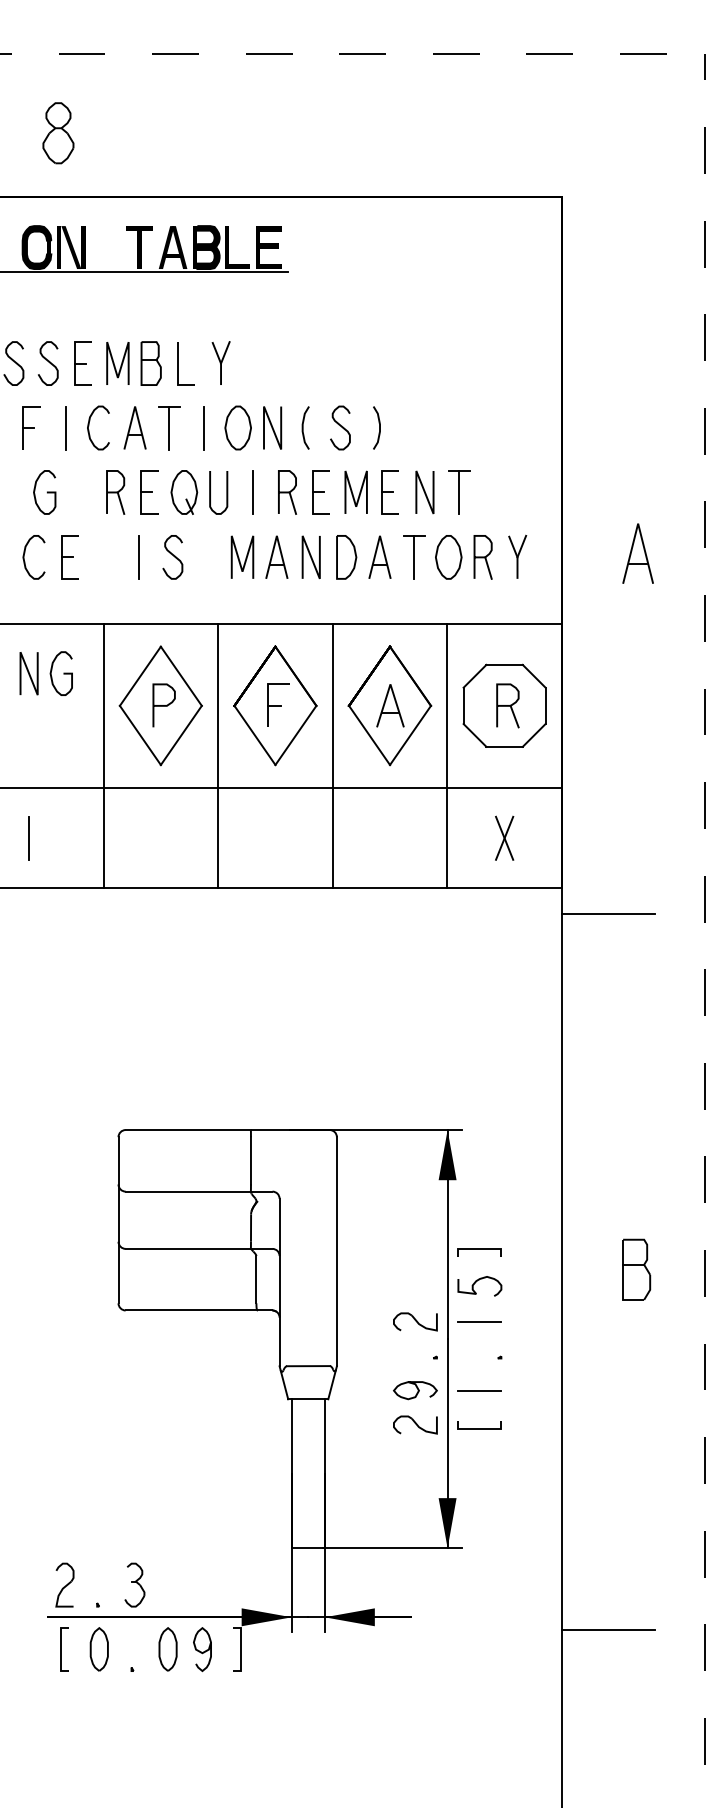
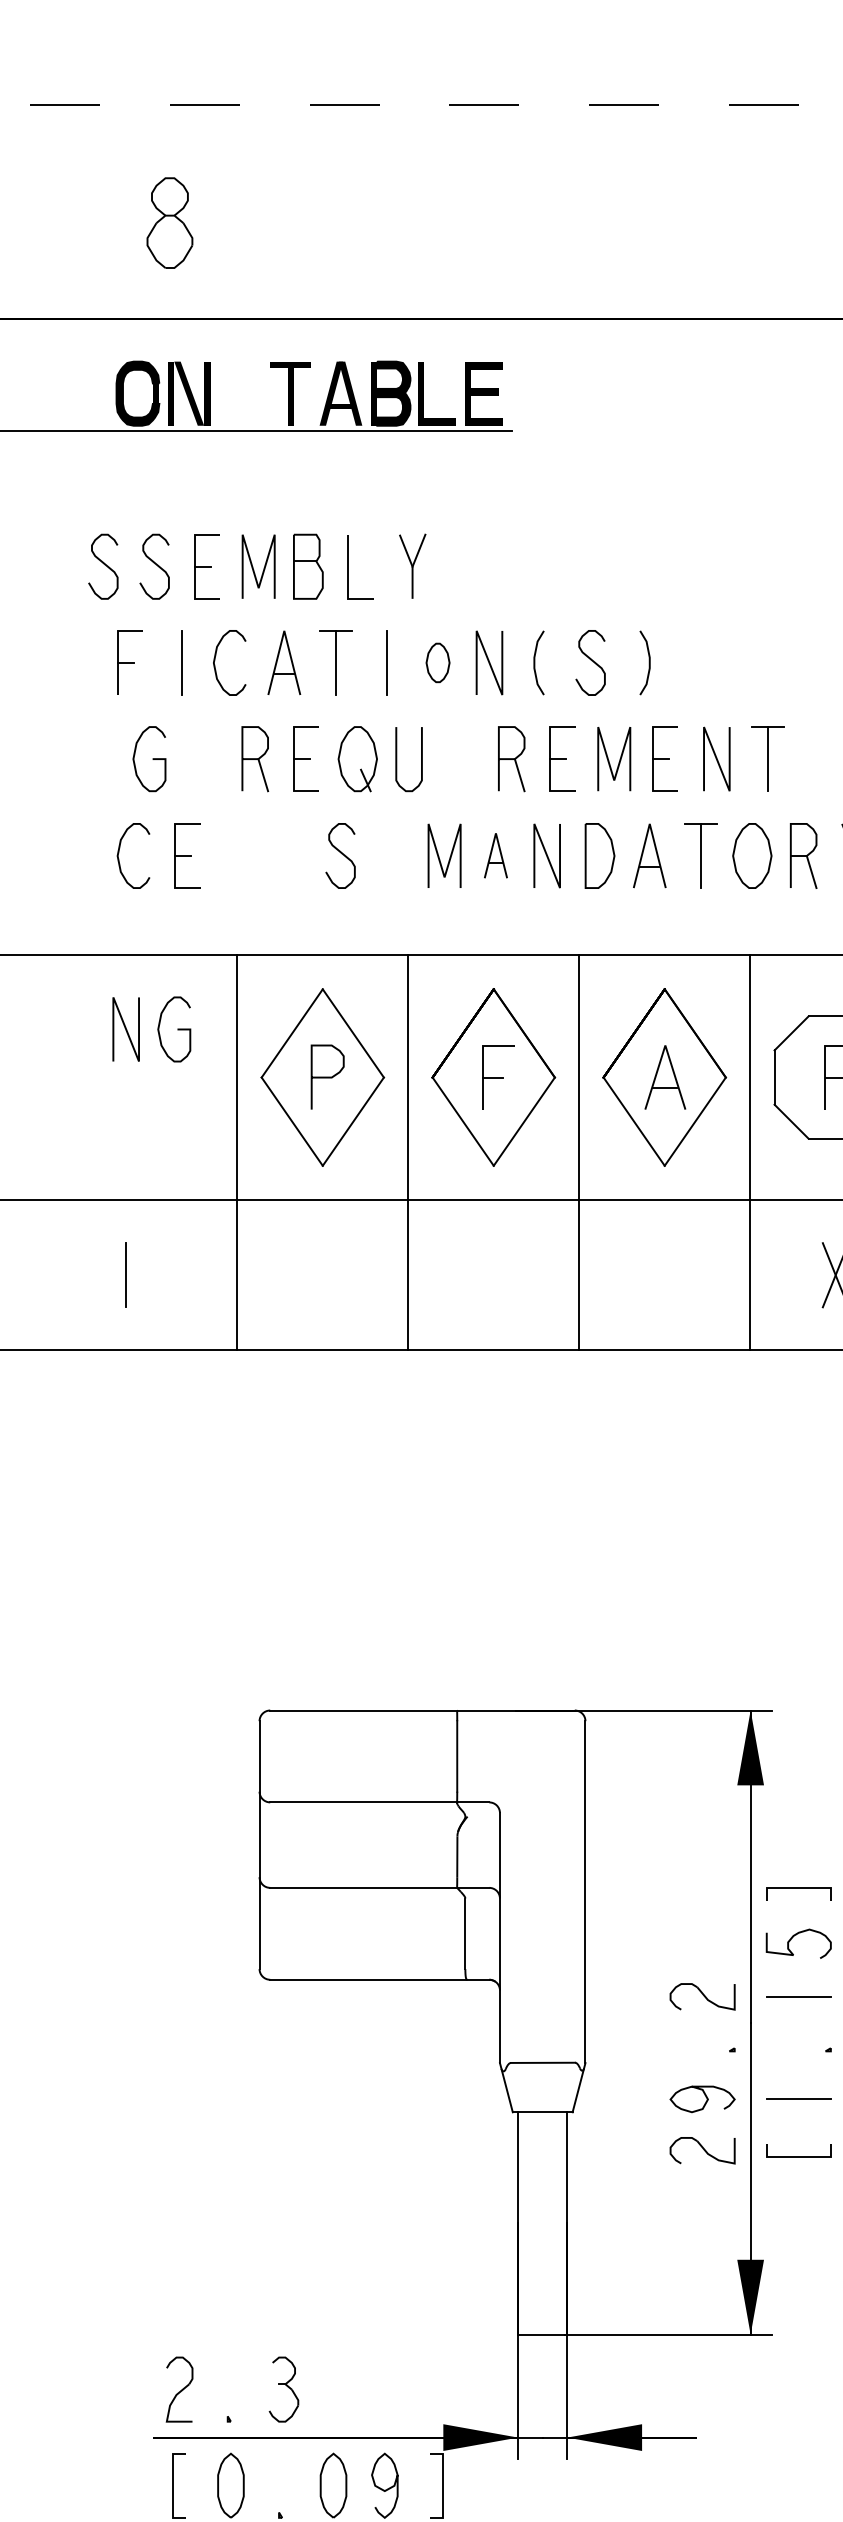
part: (237, 427) -> (437, 662), size x0.6
line: (253, 491) -> (460, 757), removed
line: (139, 556) -> (290, 854), removed
part: (276, 556) -> (495, 854), size x0.7

